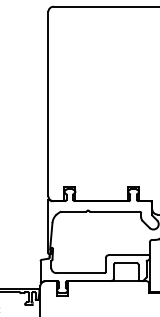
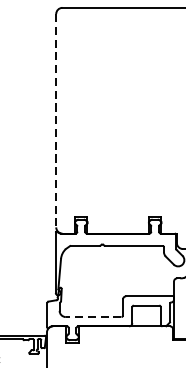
line: (48, 103) -> (56, 120), solid -> dashed
line: (80, 273) -> (93, 317), solid -> dashed

